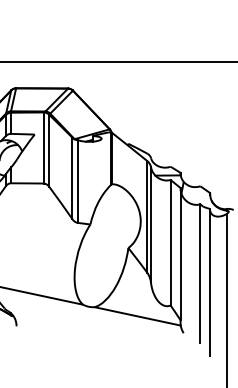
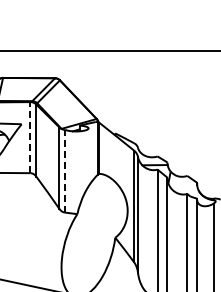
line: (43, 147) -> (30, 137), solid -> dashed
line: (77, 181) -> (64, 171), solid -> dashed

